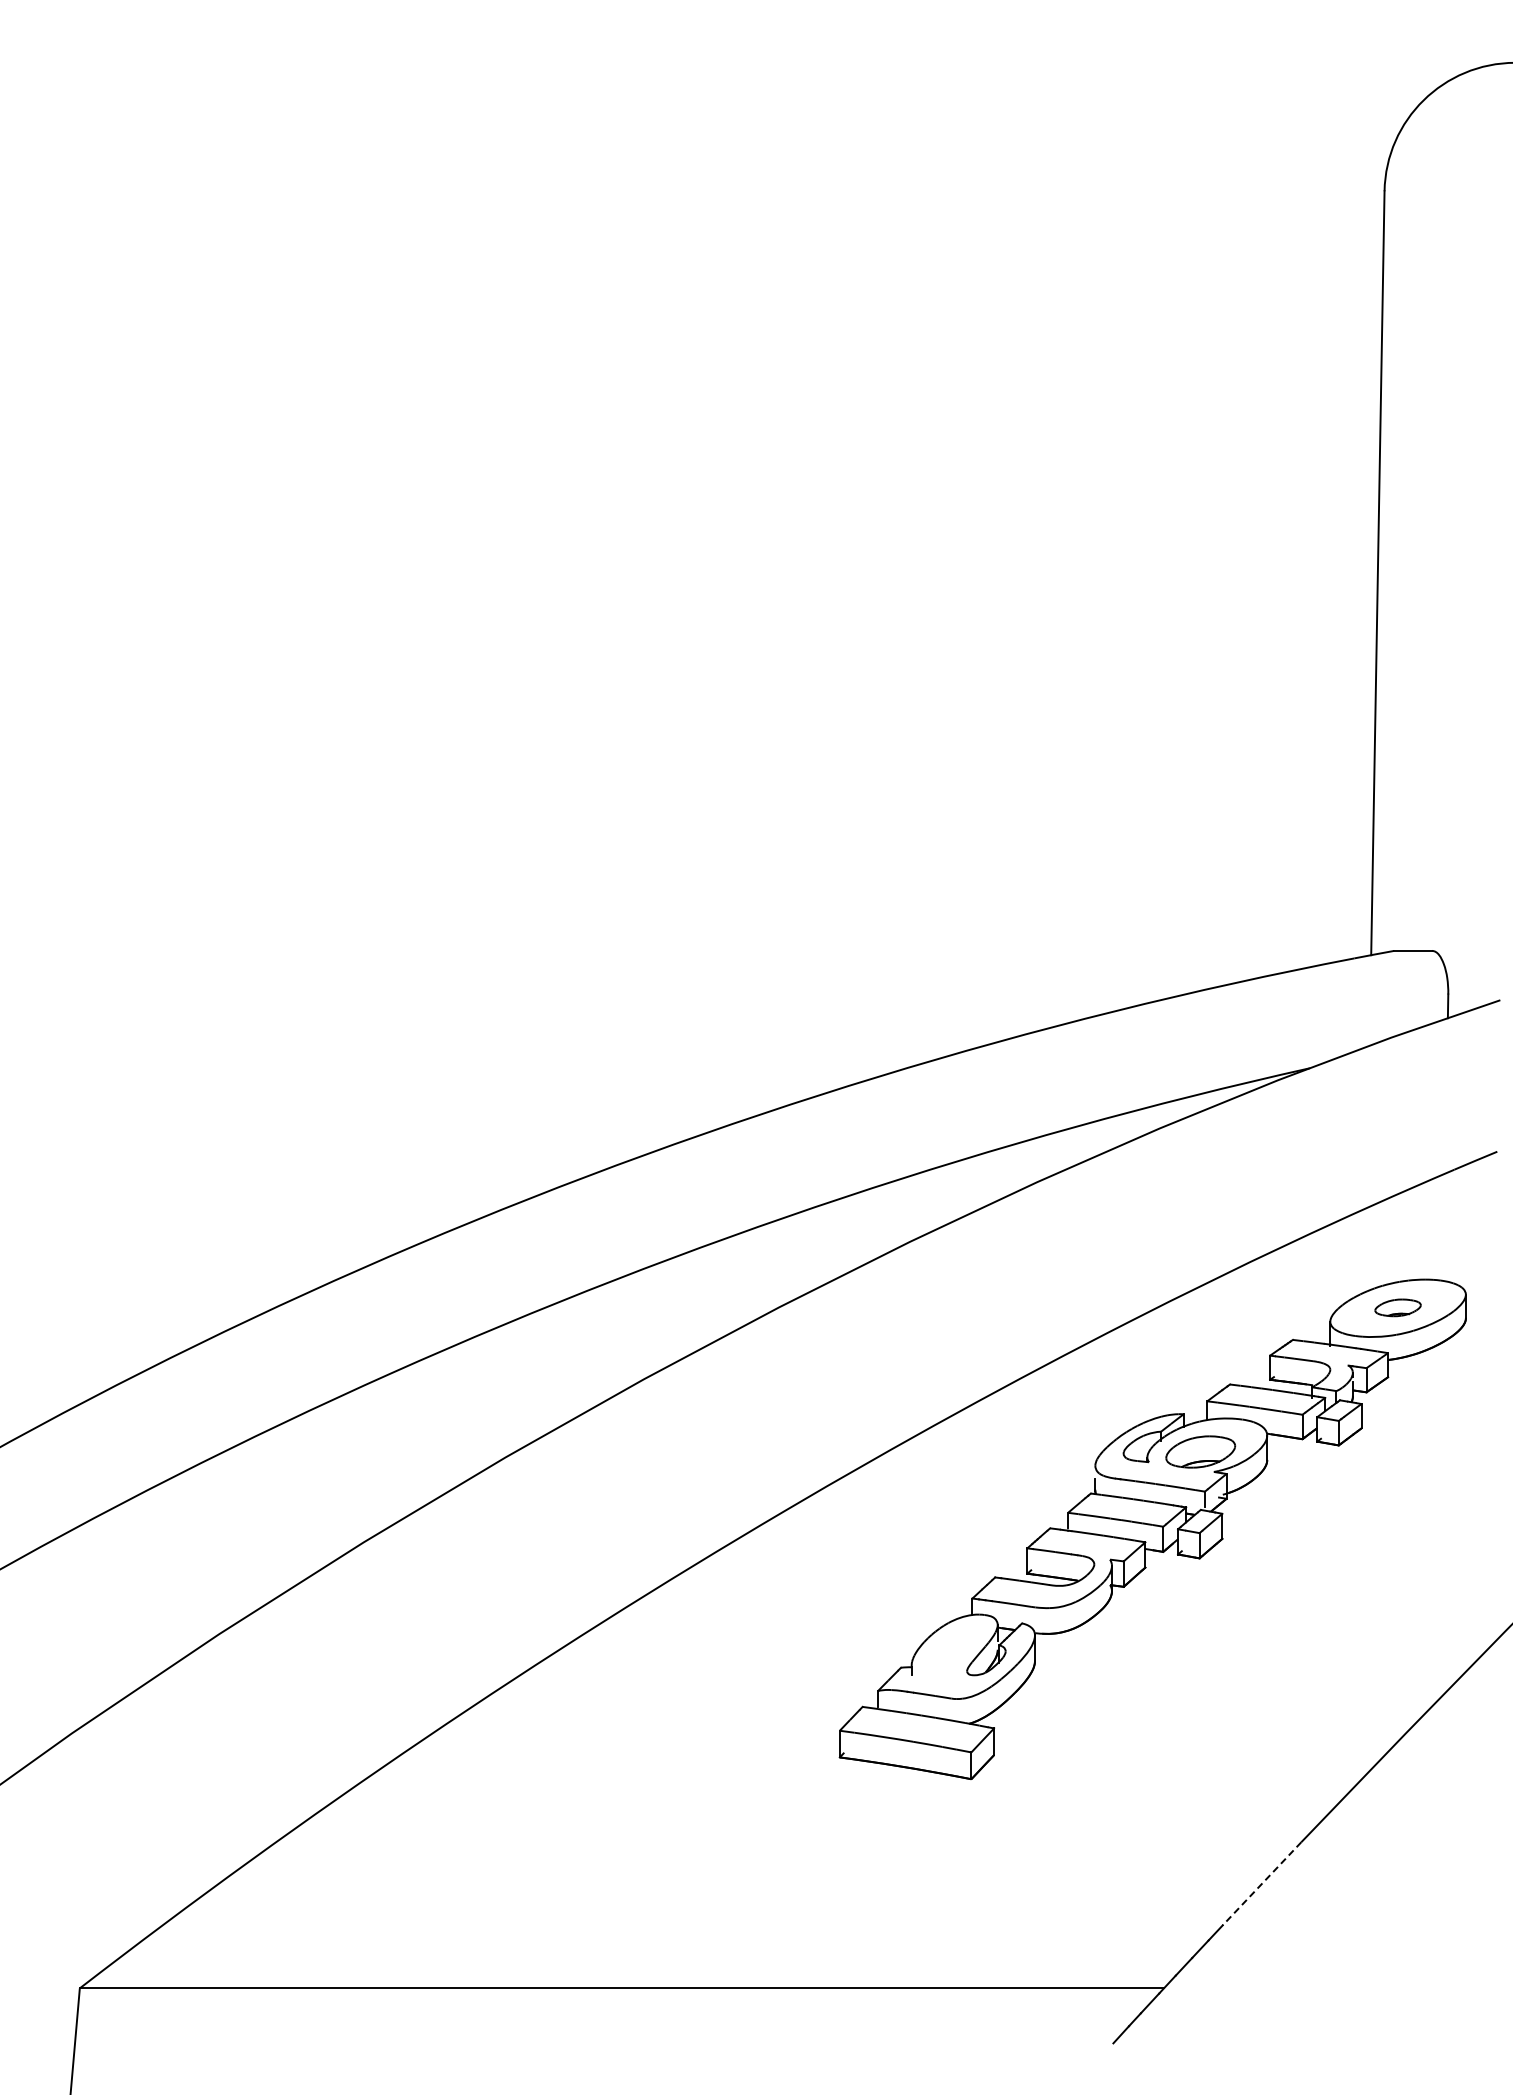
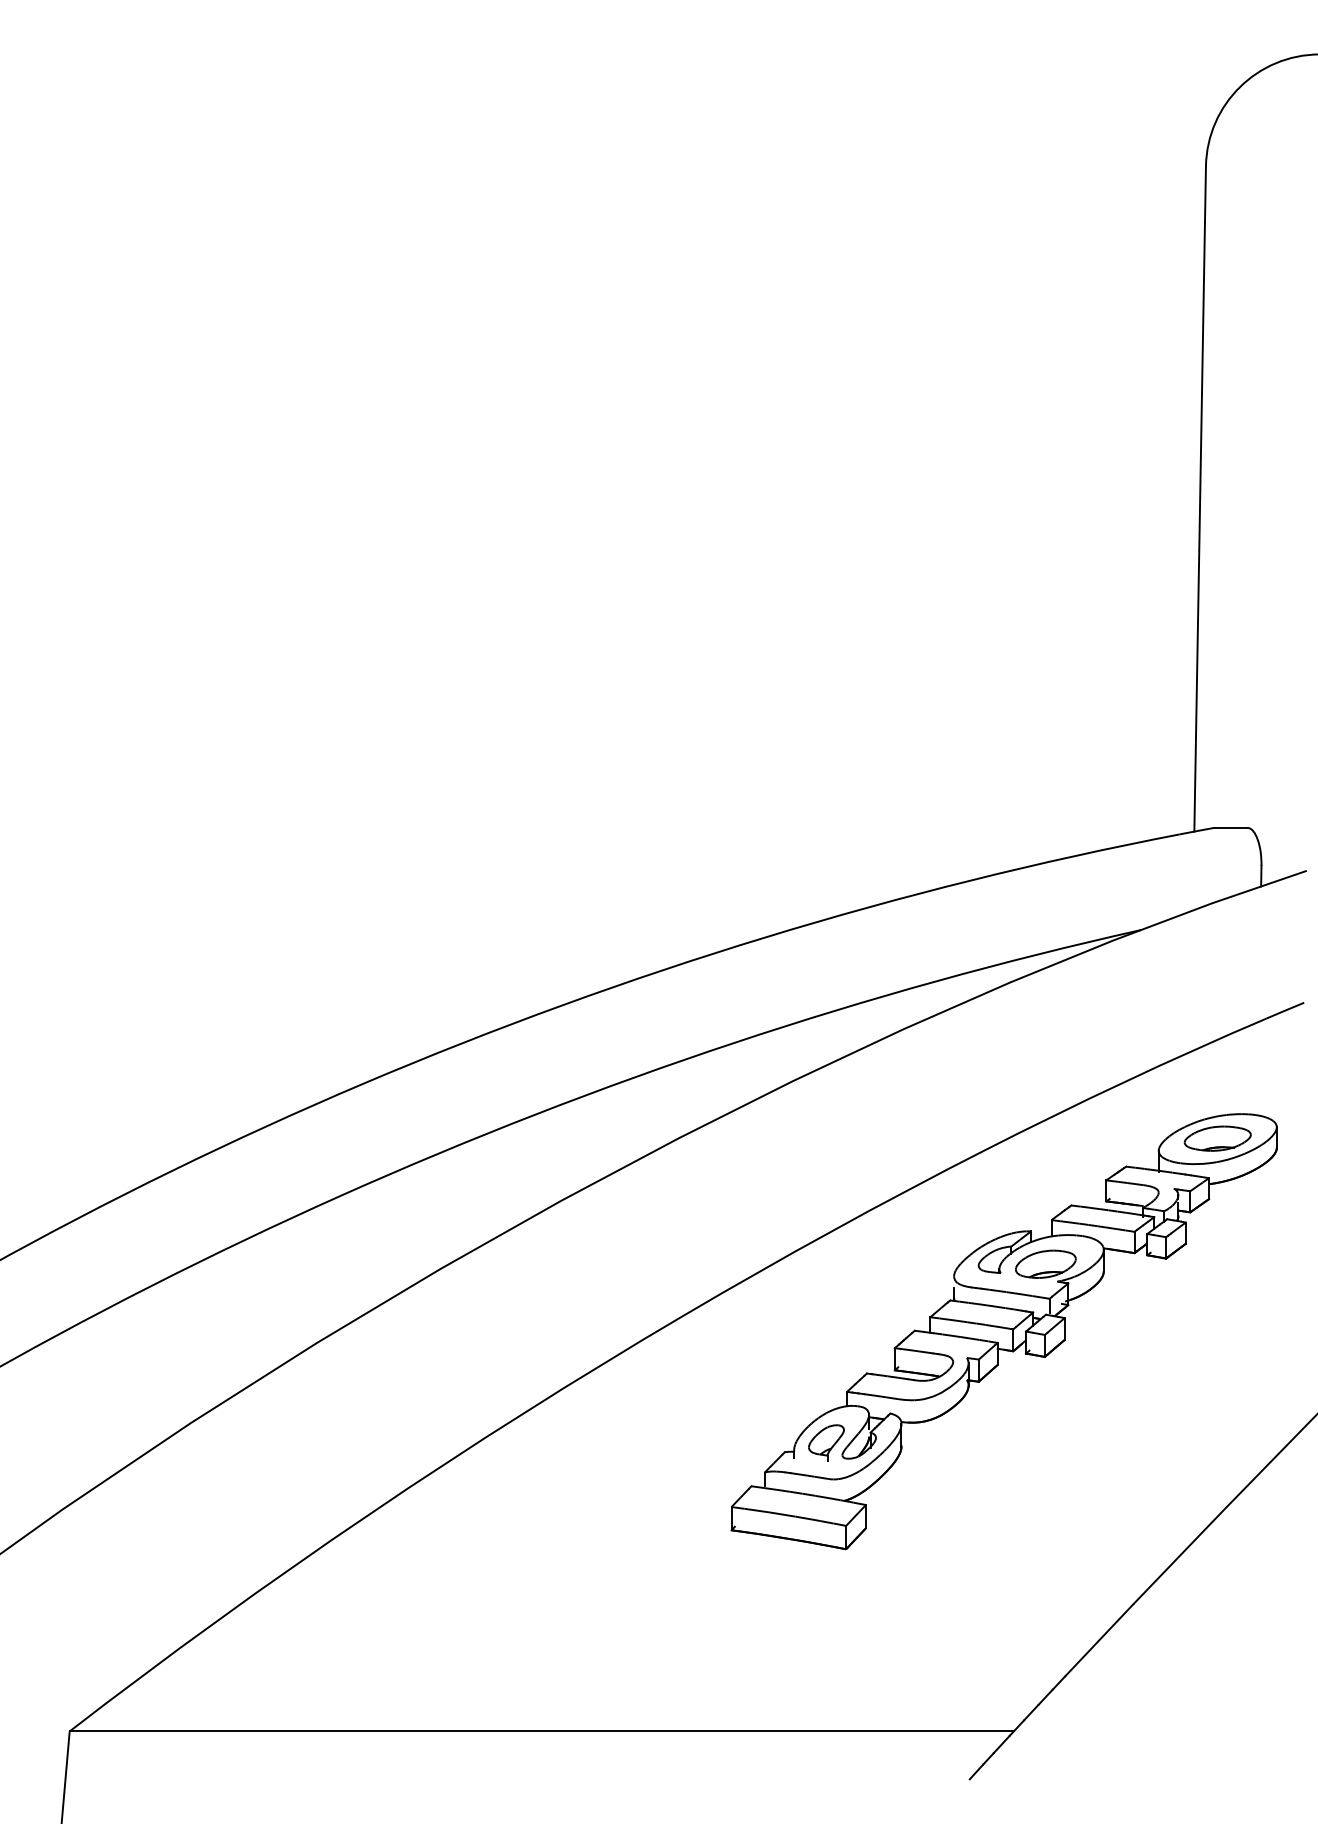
part: (1397, 1307) -> (1217, 1138), size x1.67
part: (948, 1657) -> (826, 1443), added
line: (1261, 1884) -> (1098, 1640), dashed -> solid

